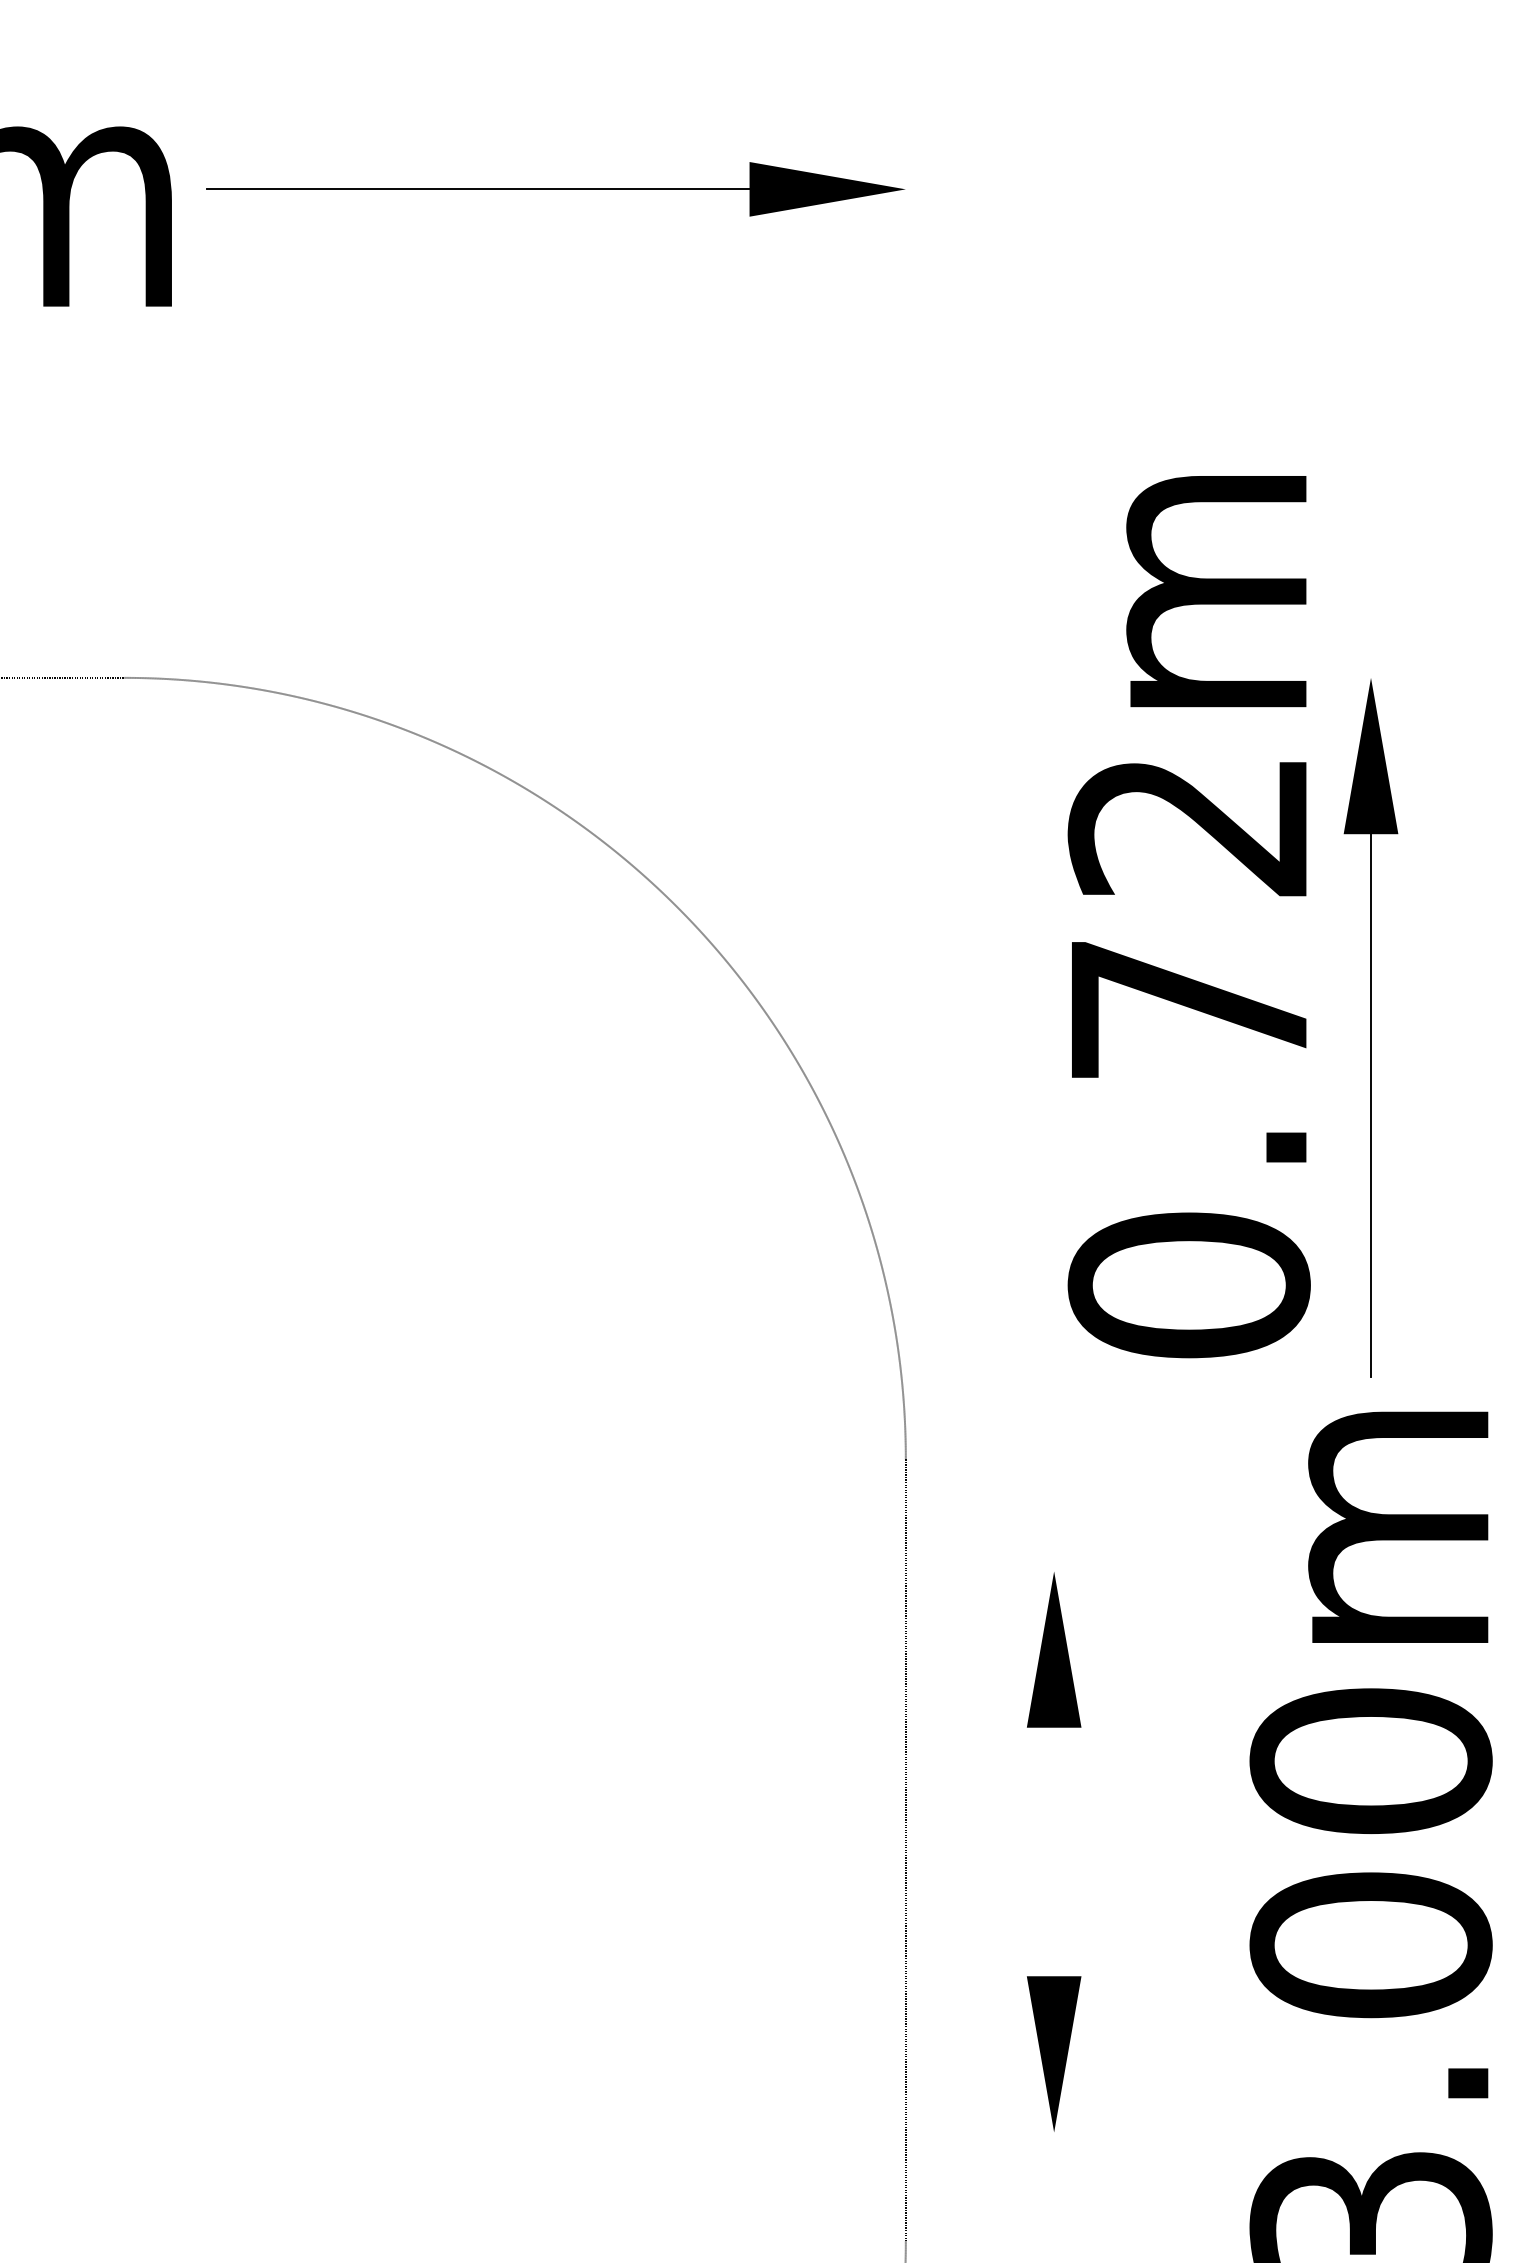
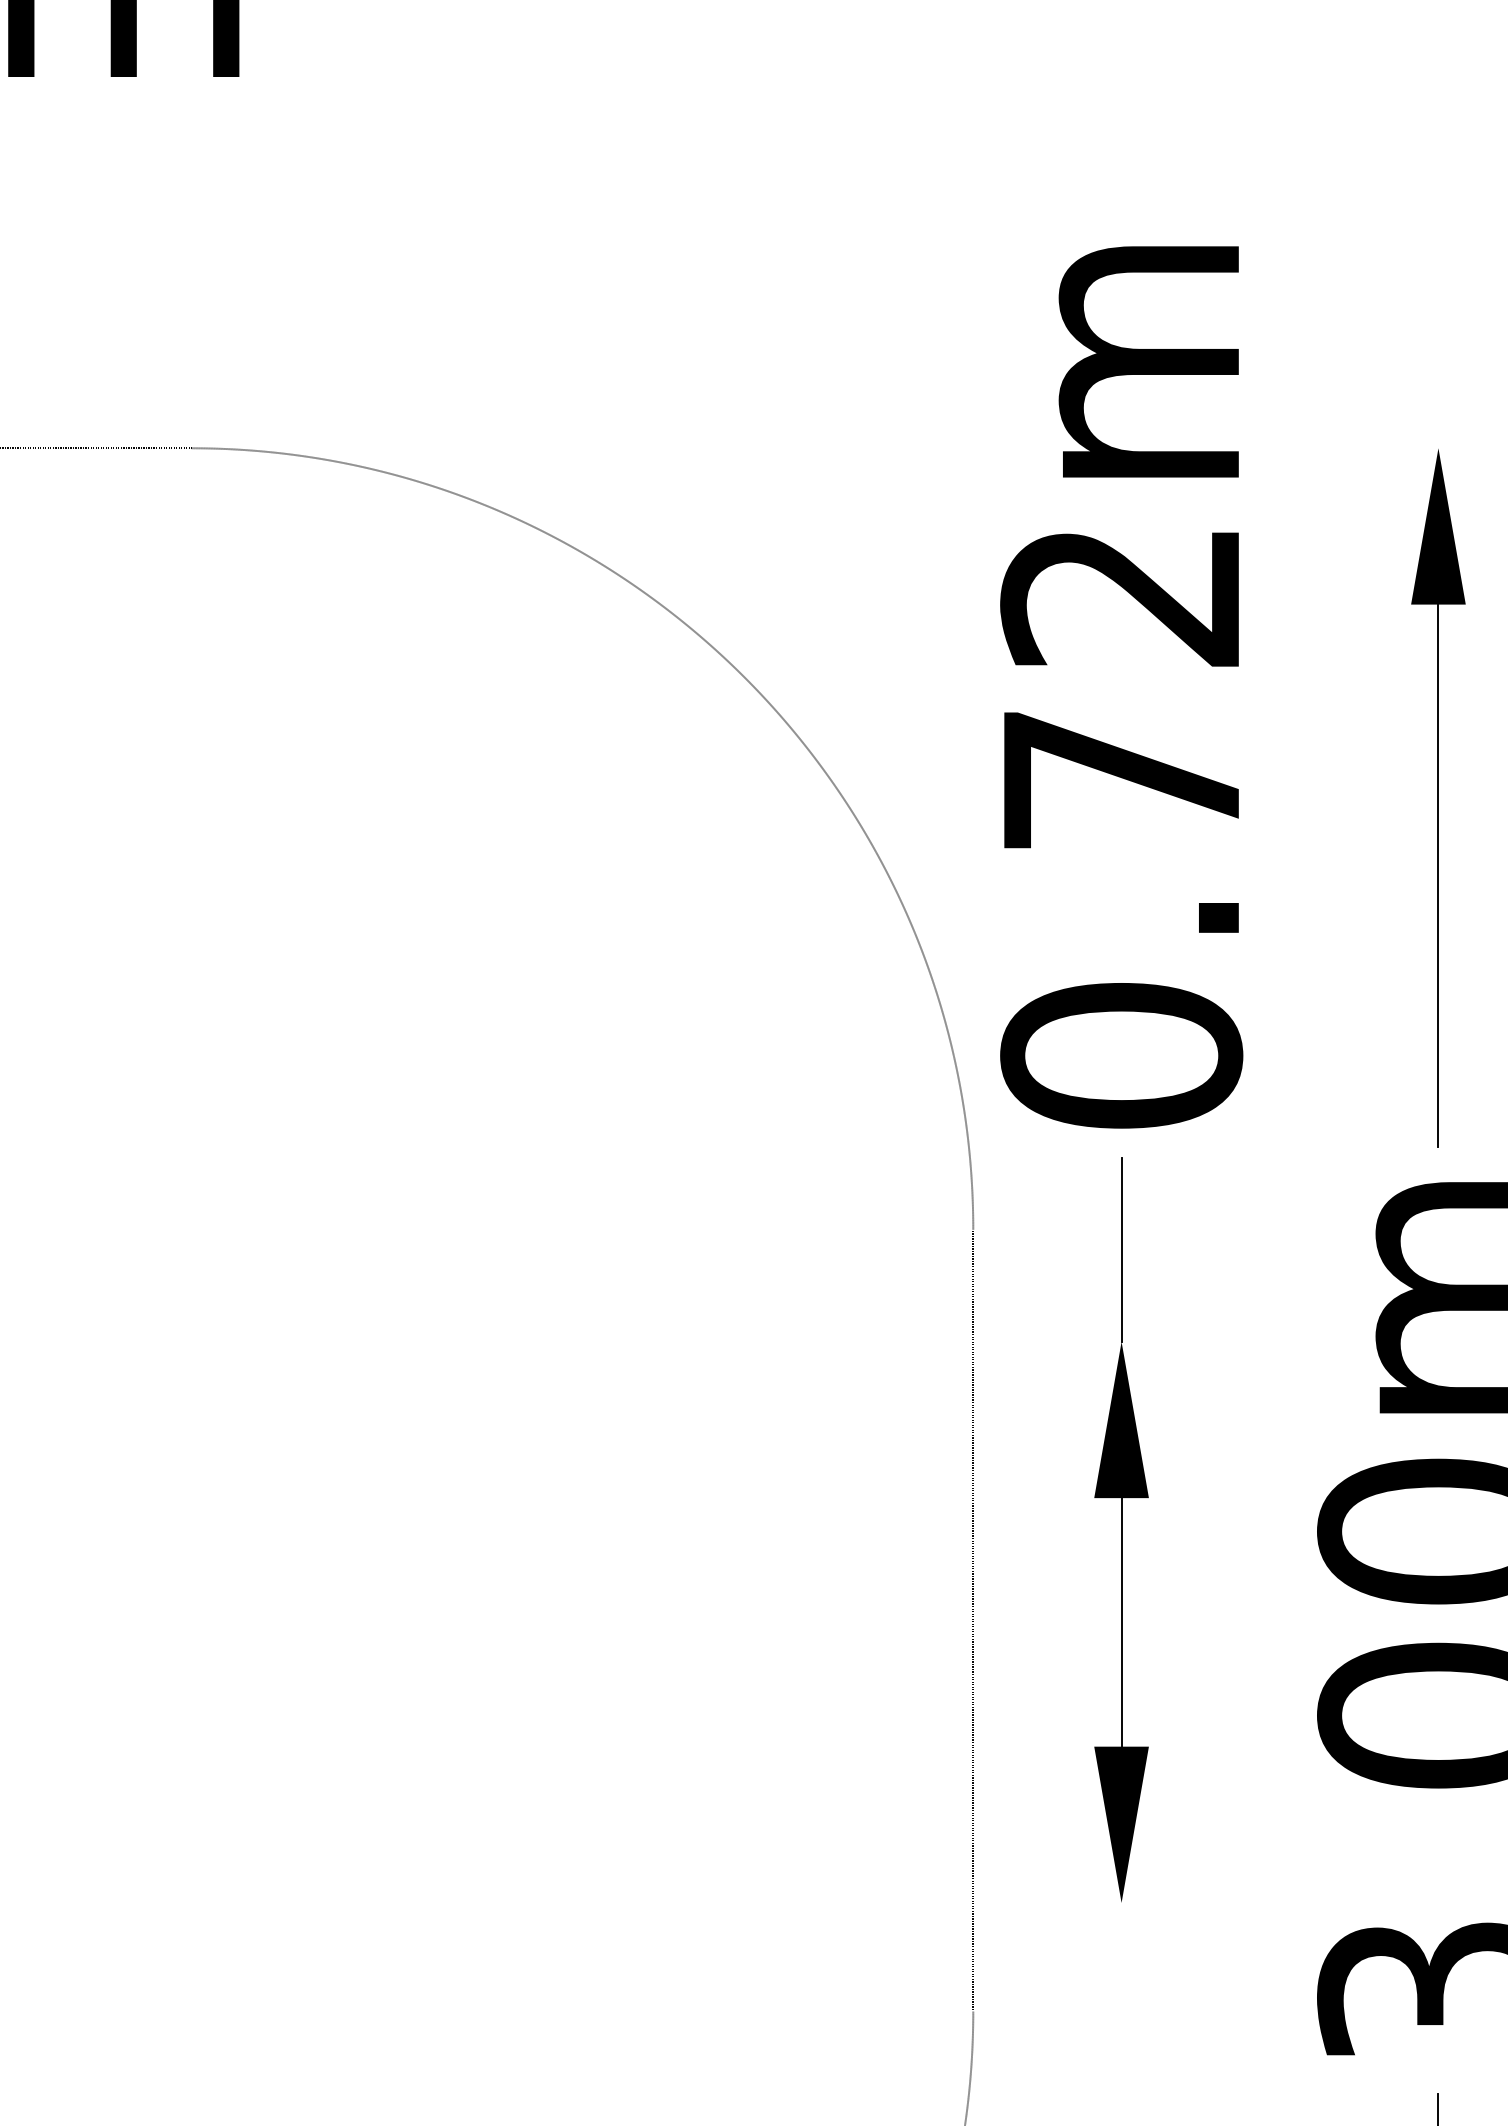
text: (1188, 917) -> (1120, 687), moved
line: (1054, 1479) -> (1121, 1249), added
line: (1054, 1851) -> (1121, 1621), added

